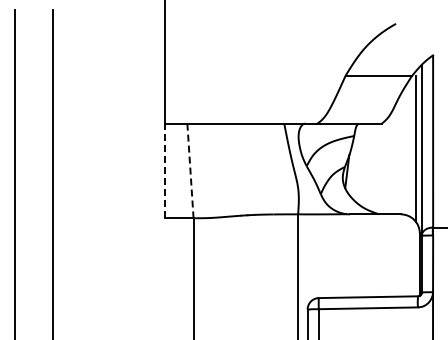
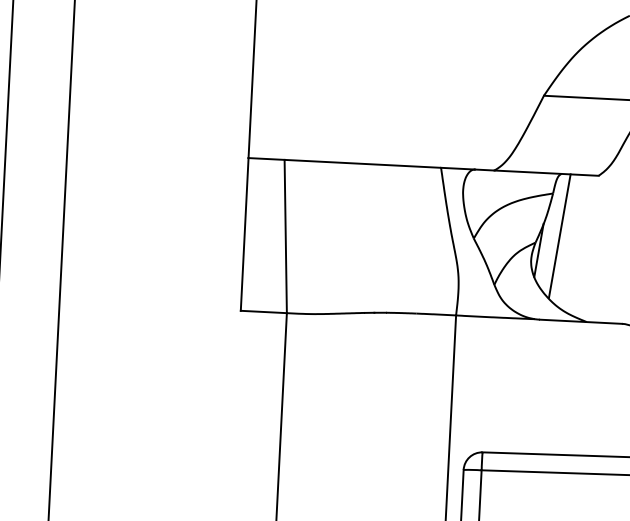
line: (359, 161) -> (559, 235), added
line: (165, 170) -> (245, 233), dashed -> solid
line: (190, 171) -> (285, 237), dashed -> solid

